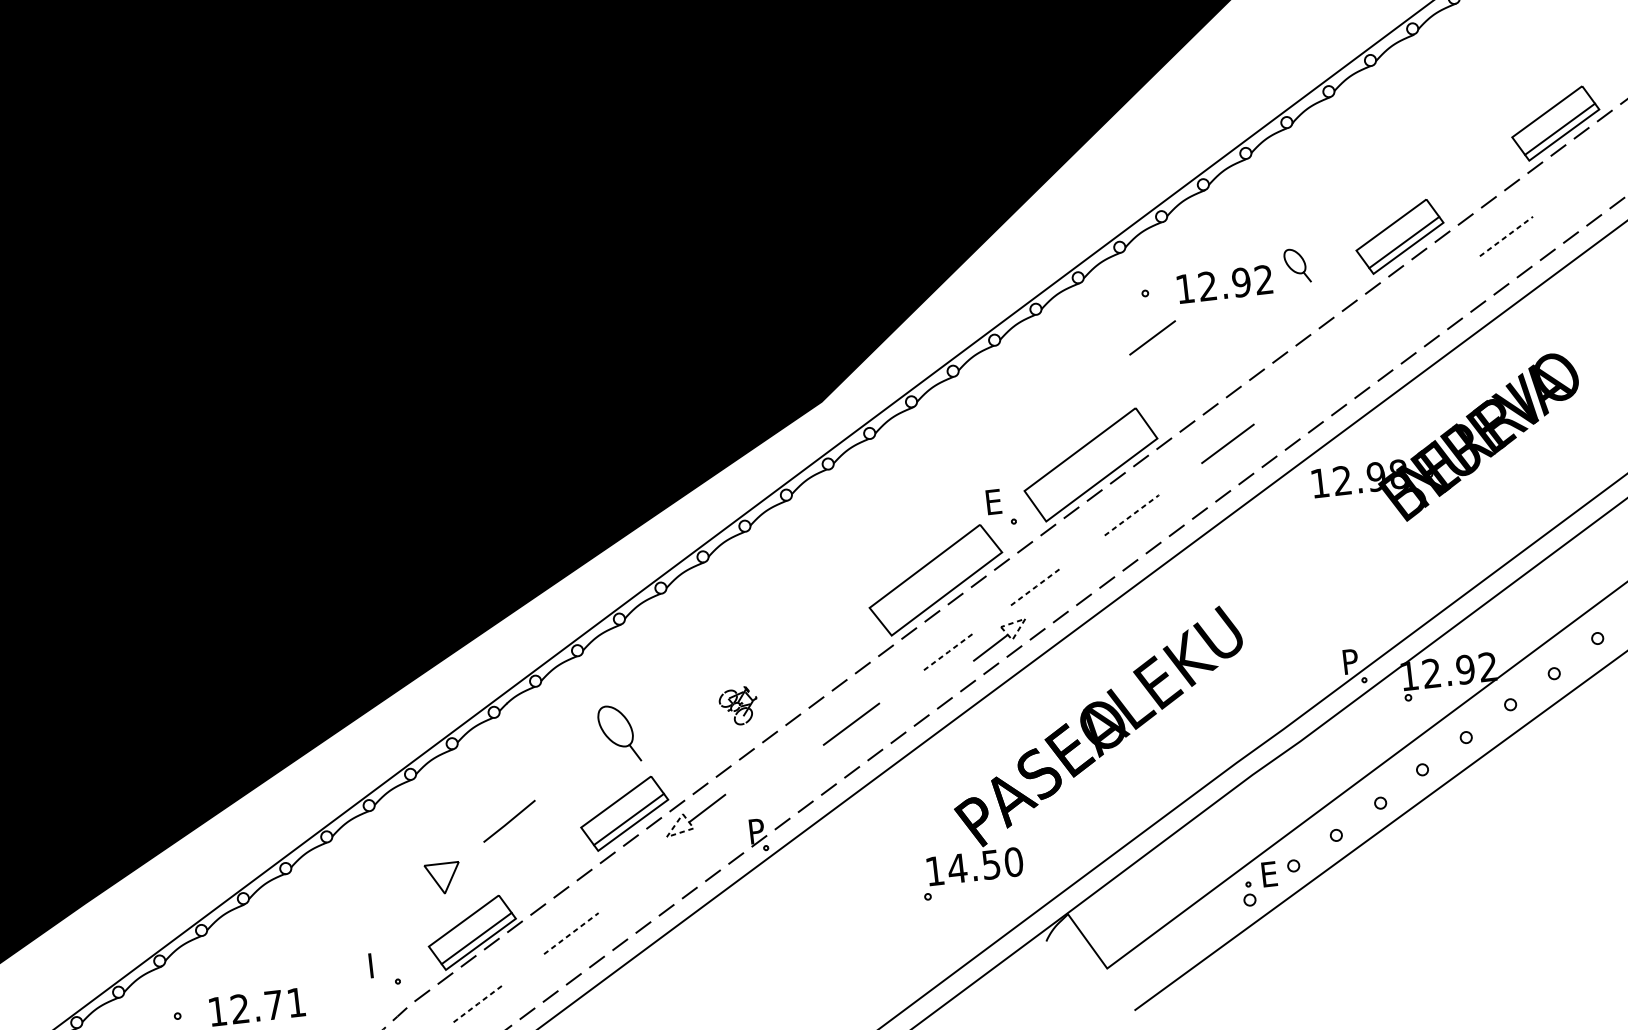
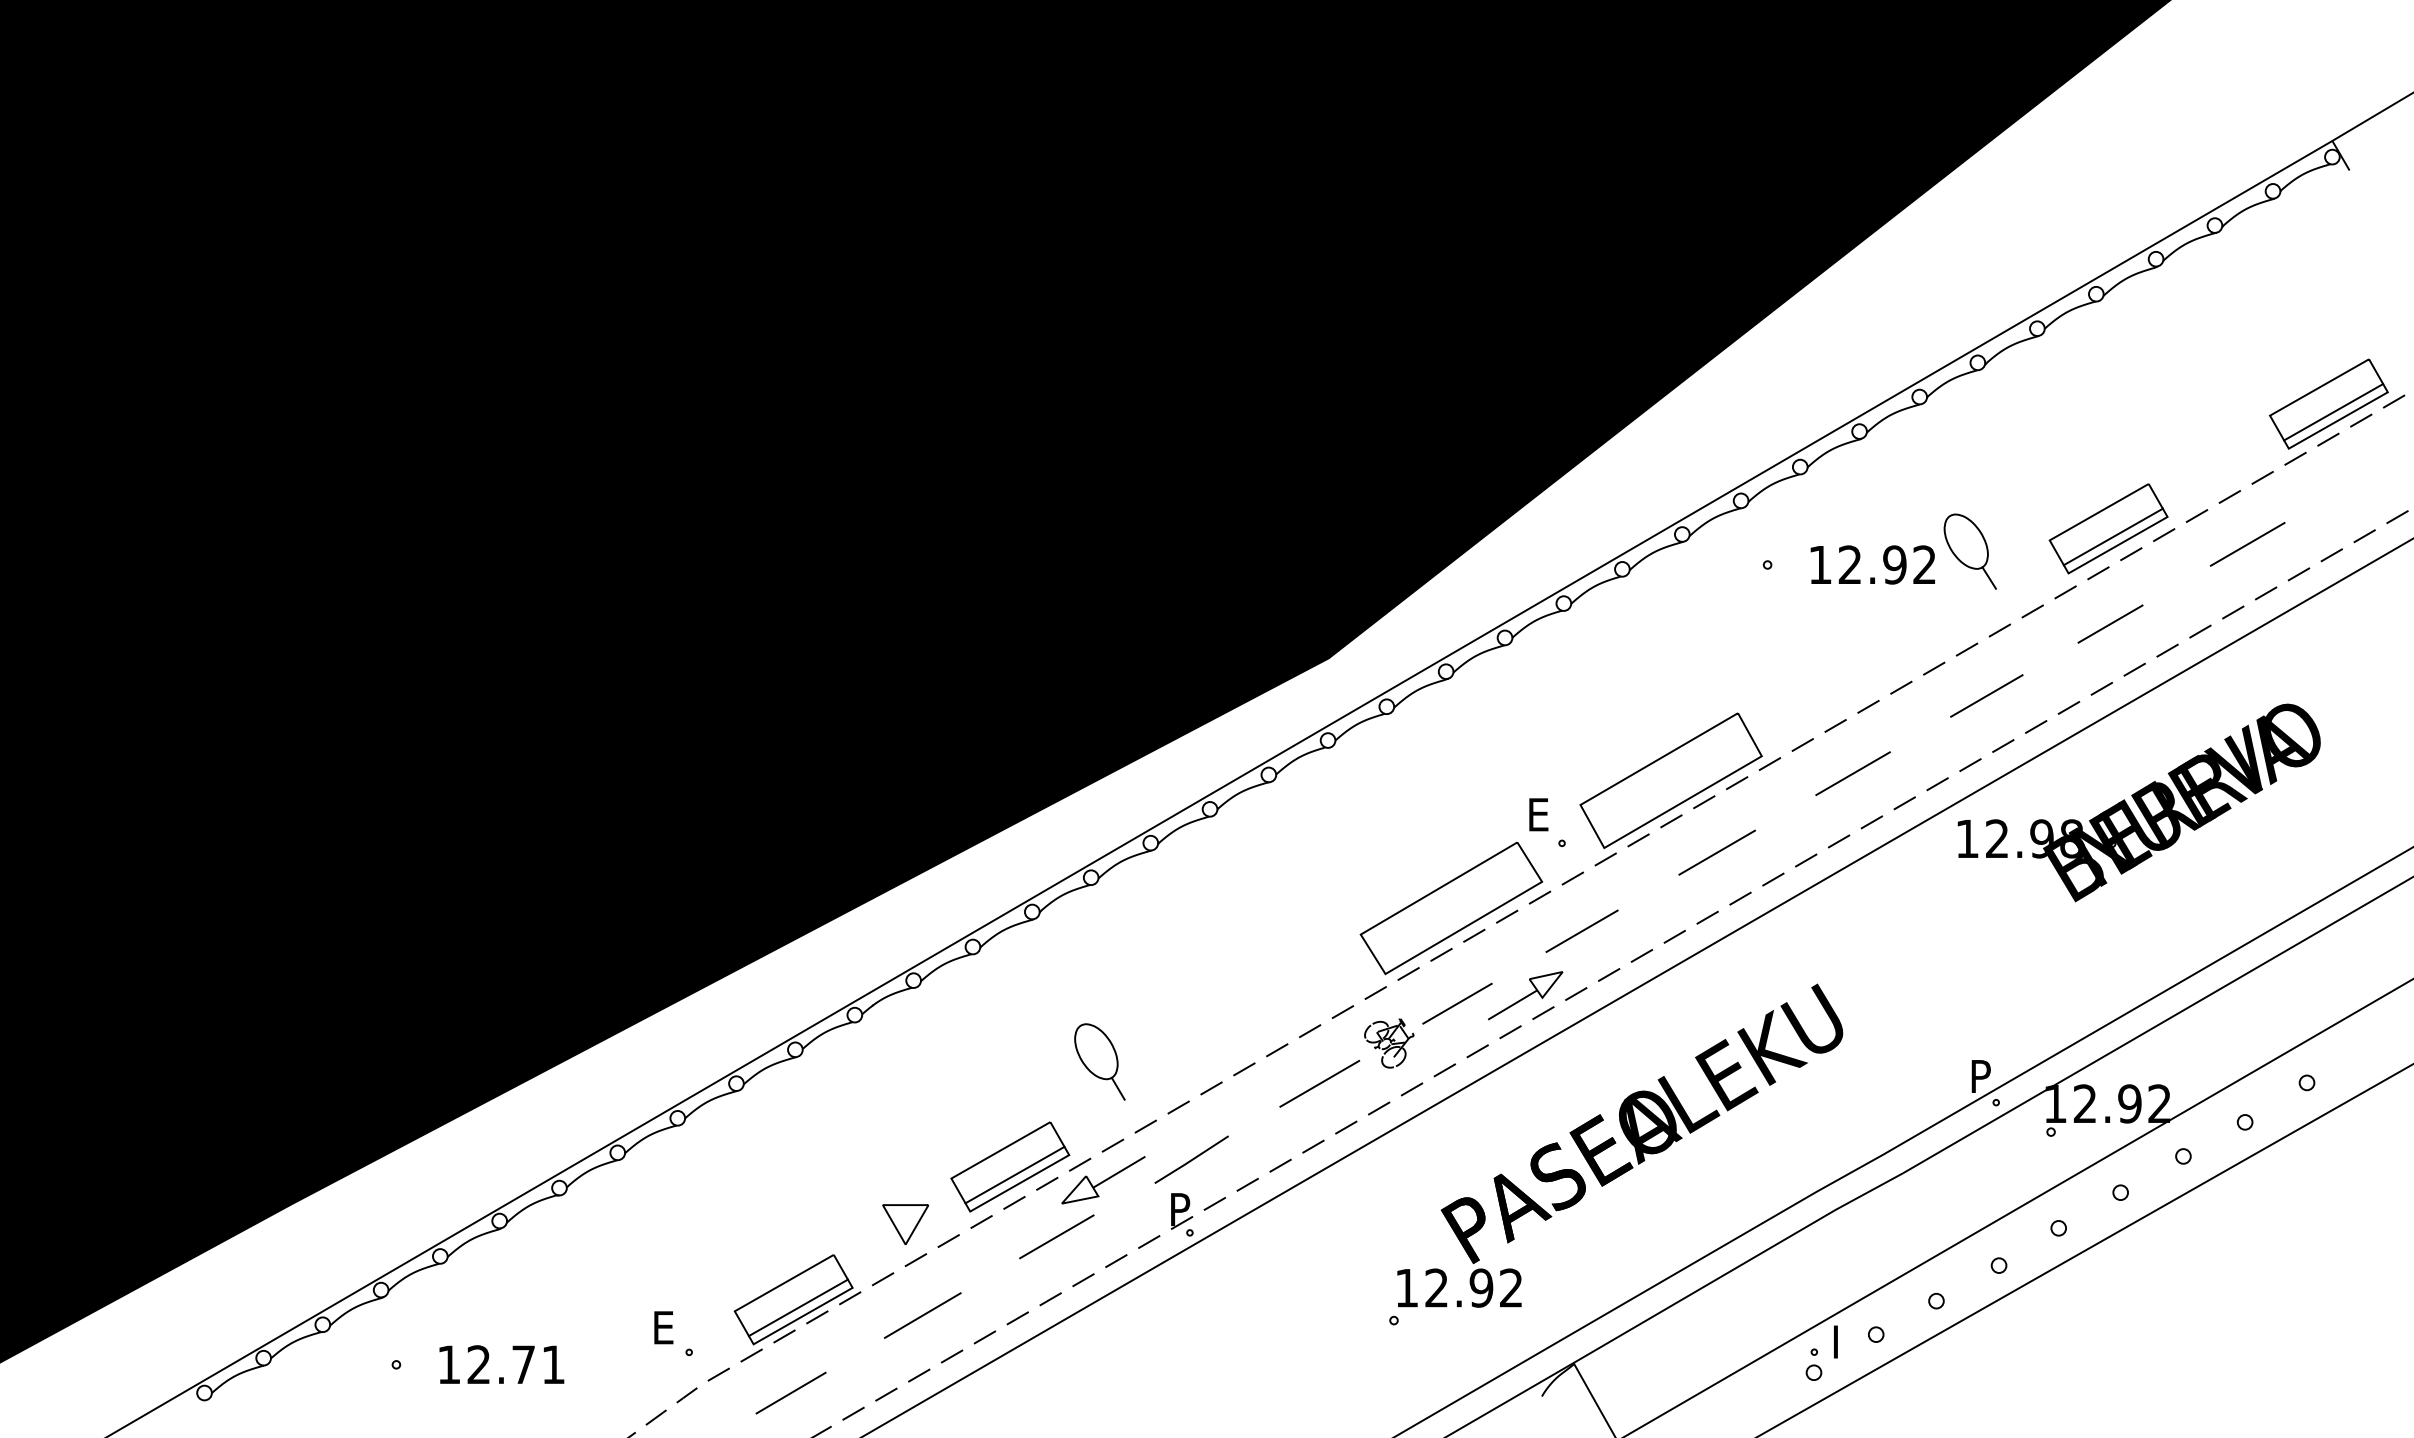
line: (1506, 236) -> (2247, 544), dashed -> solid
part: (1296, 265) -> (1969, 551), size x1.67
line: (1152, 337) -> (2110, 623), moved
line: (1322, 373) -> (1986, 695), added
line: (1132, 515) -> (1717, 852), dashed -> solid
line: (1036, 586) -> (1582, 931), dashed -> solid
line: (1021, 625) -> (1556, 979), dashed -> solid
line: (948, 651) -> (1457, 1003), dashed -> solid
part: (738, 706) -> (1389, 1043), moved
part: (618, 733) -> (1099, 1061), moved
line: (509, 821) -> (1191, 1159), moved
line: (675, 834) -> (1073, 1201), dashed -> solid
line: (665, 862) -> (1056, 1236), added
text: (985, 864) -> (1473, 1287), 14.50 -> 12.92
text: (1271, 873) -> (1845, 1341), E -> I
part: (443, 878) -> (905, 1224), moved
line: (571, 933) -> (922, 1315), dashed -> solid
text: (377, 964) -> (665, 1327), I -> E
line: (478, 1003) -> (791, 1393), dashed -> solid

